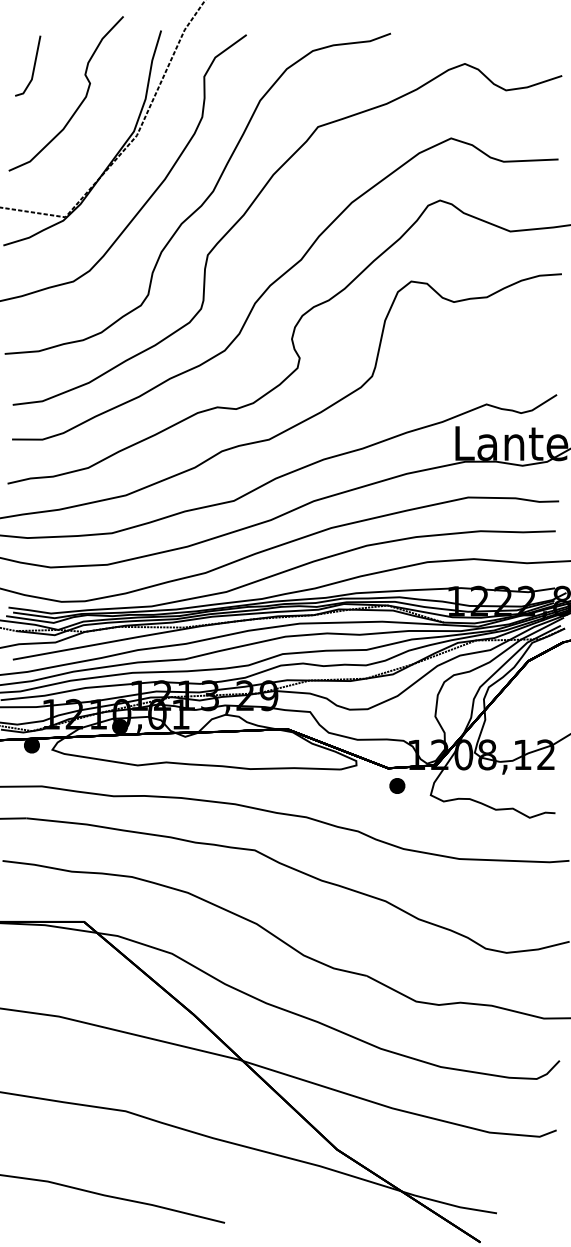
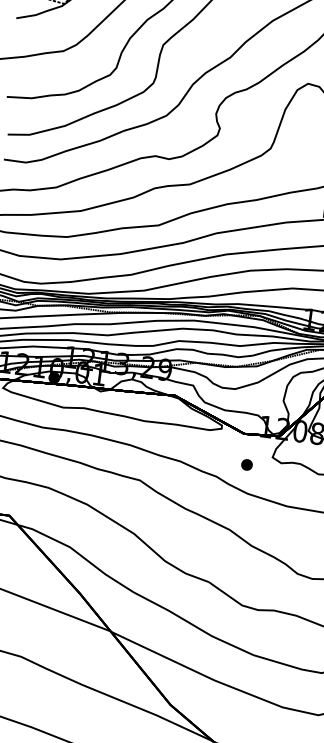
part: (397, 785) -> (247, 464), moved

